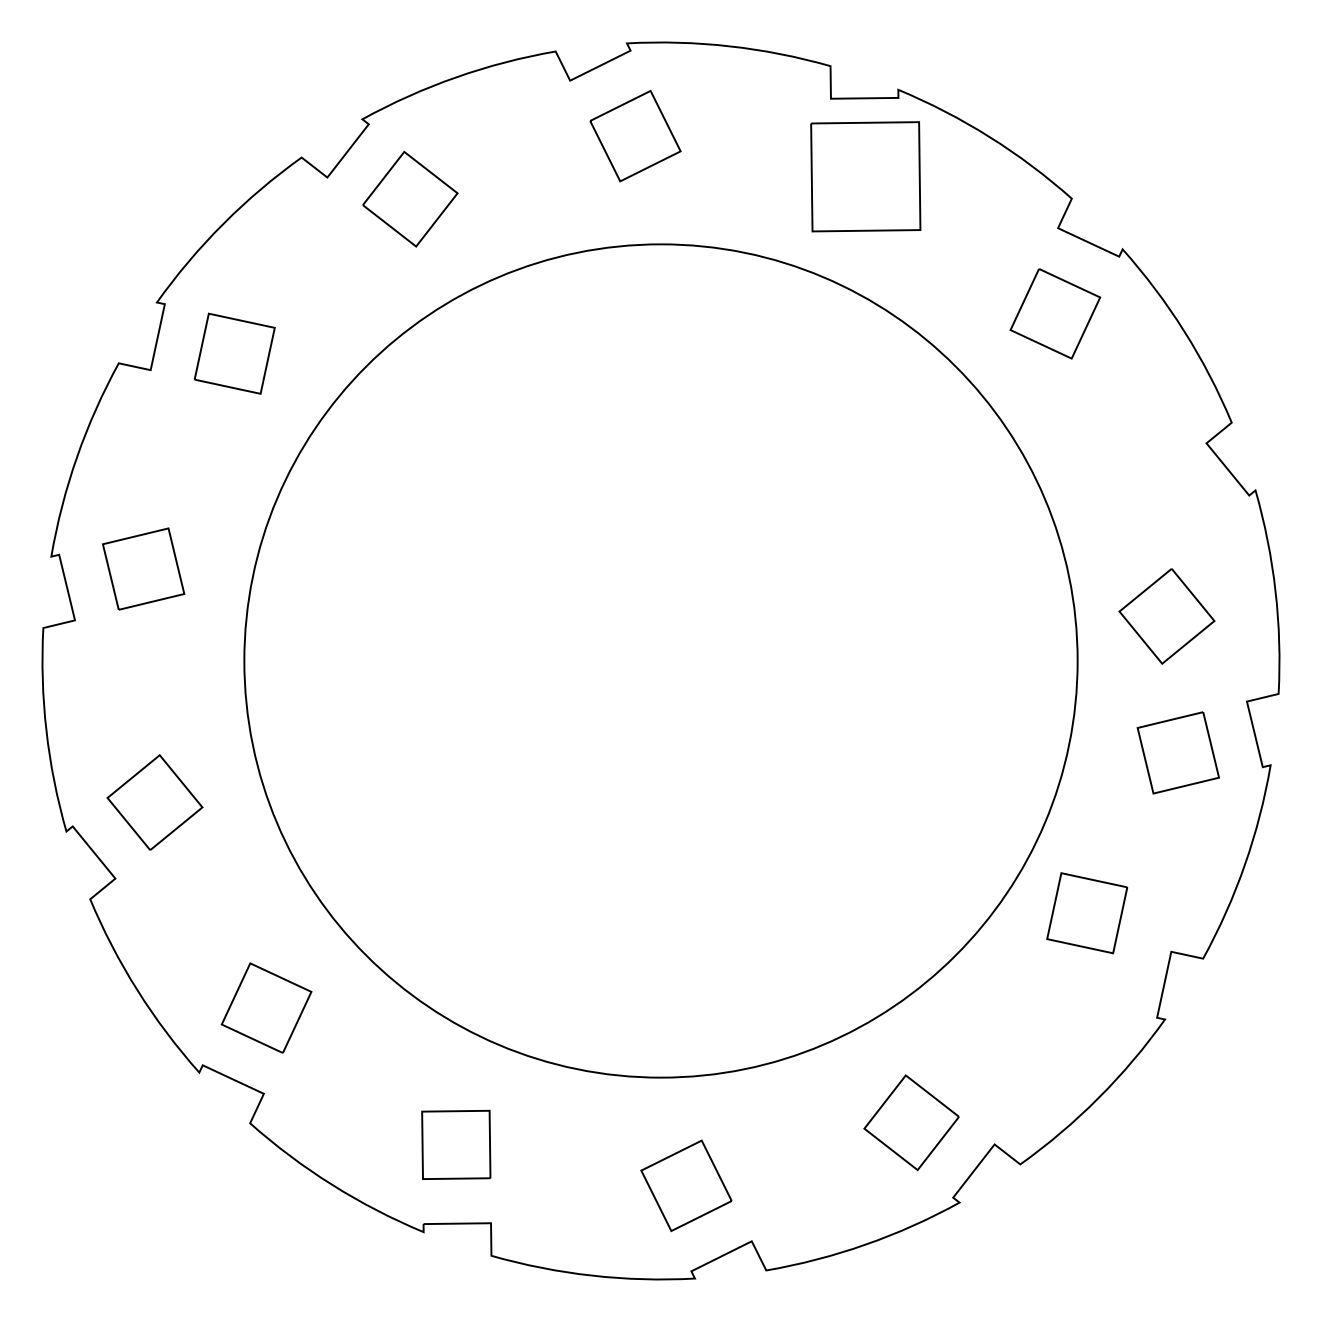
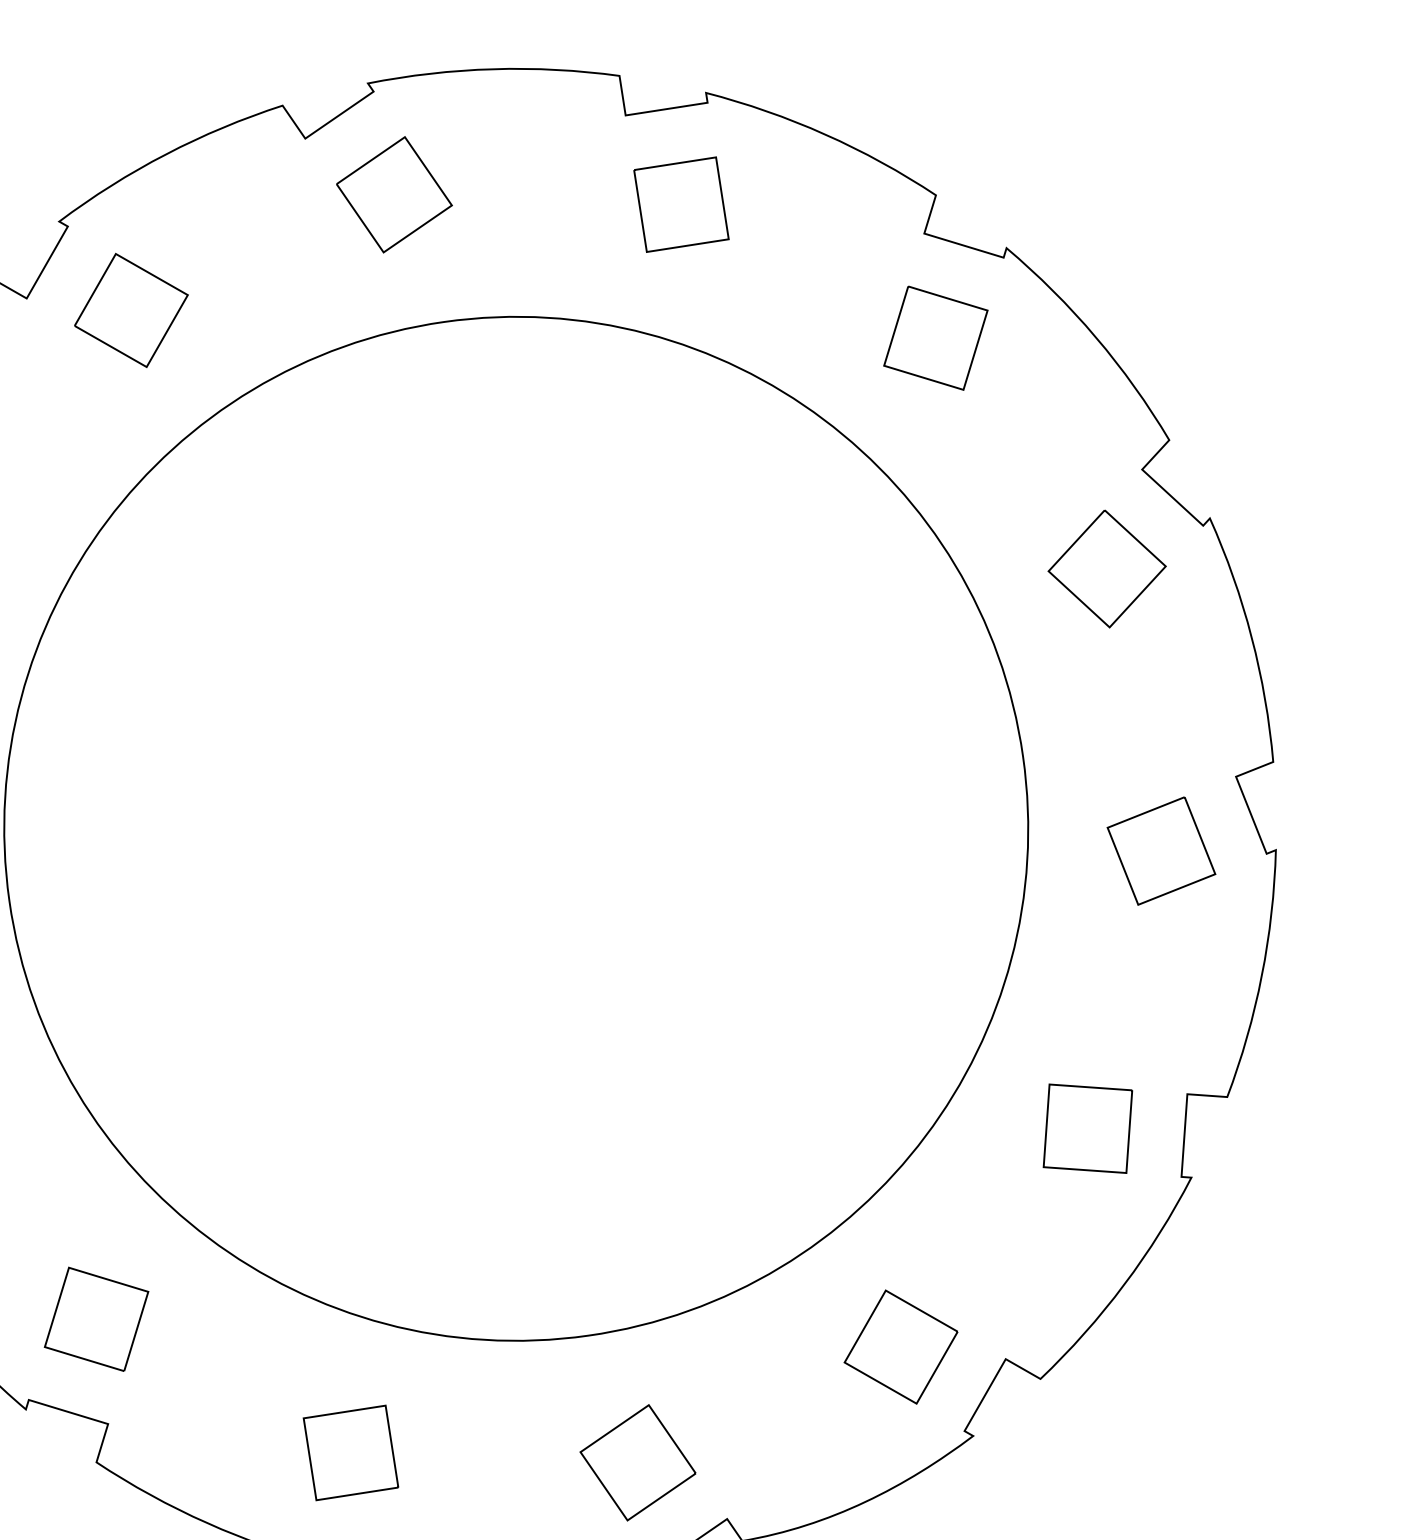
part: (865, 177) -> (681, 205), size x0.62
part: (1166, 616) -> (1106, 569), moved
part: (1087, 913) -> (1088, 1129), moved

